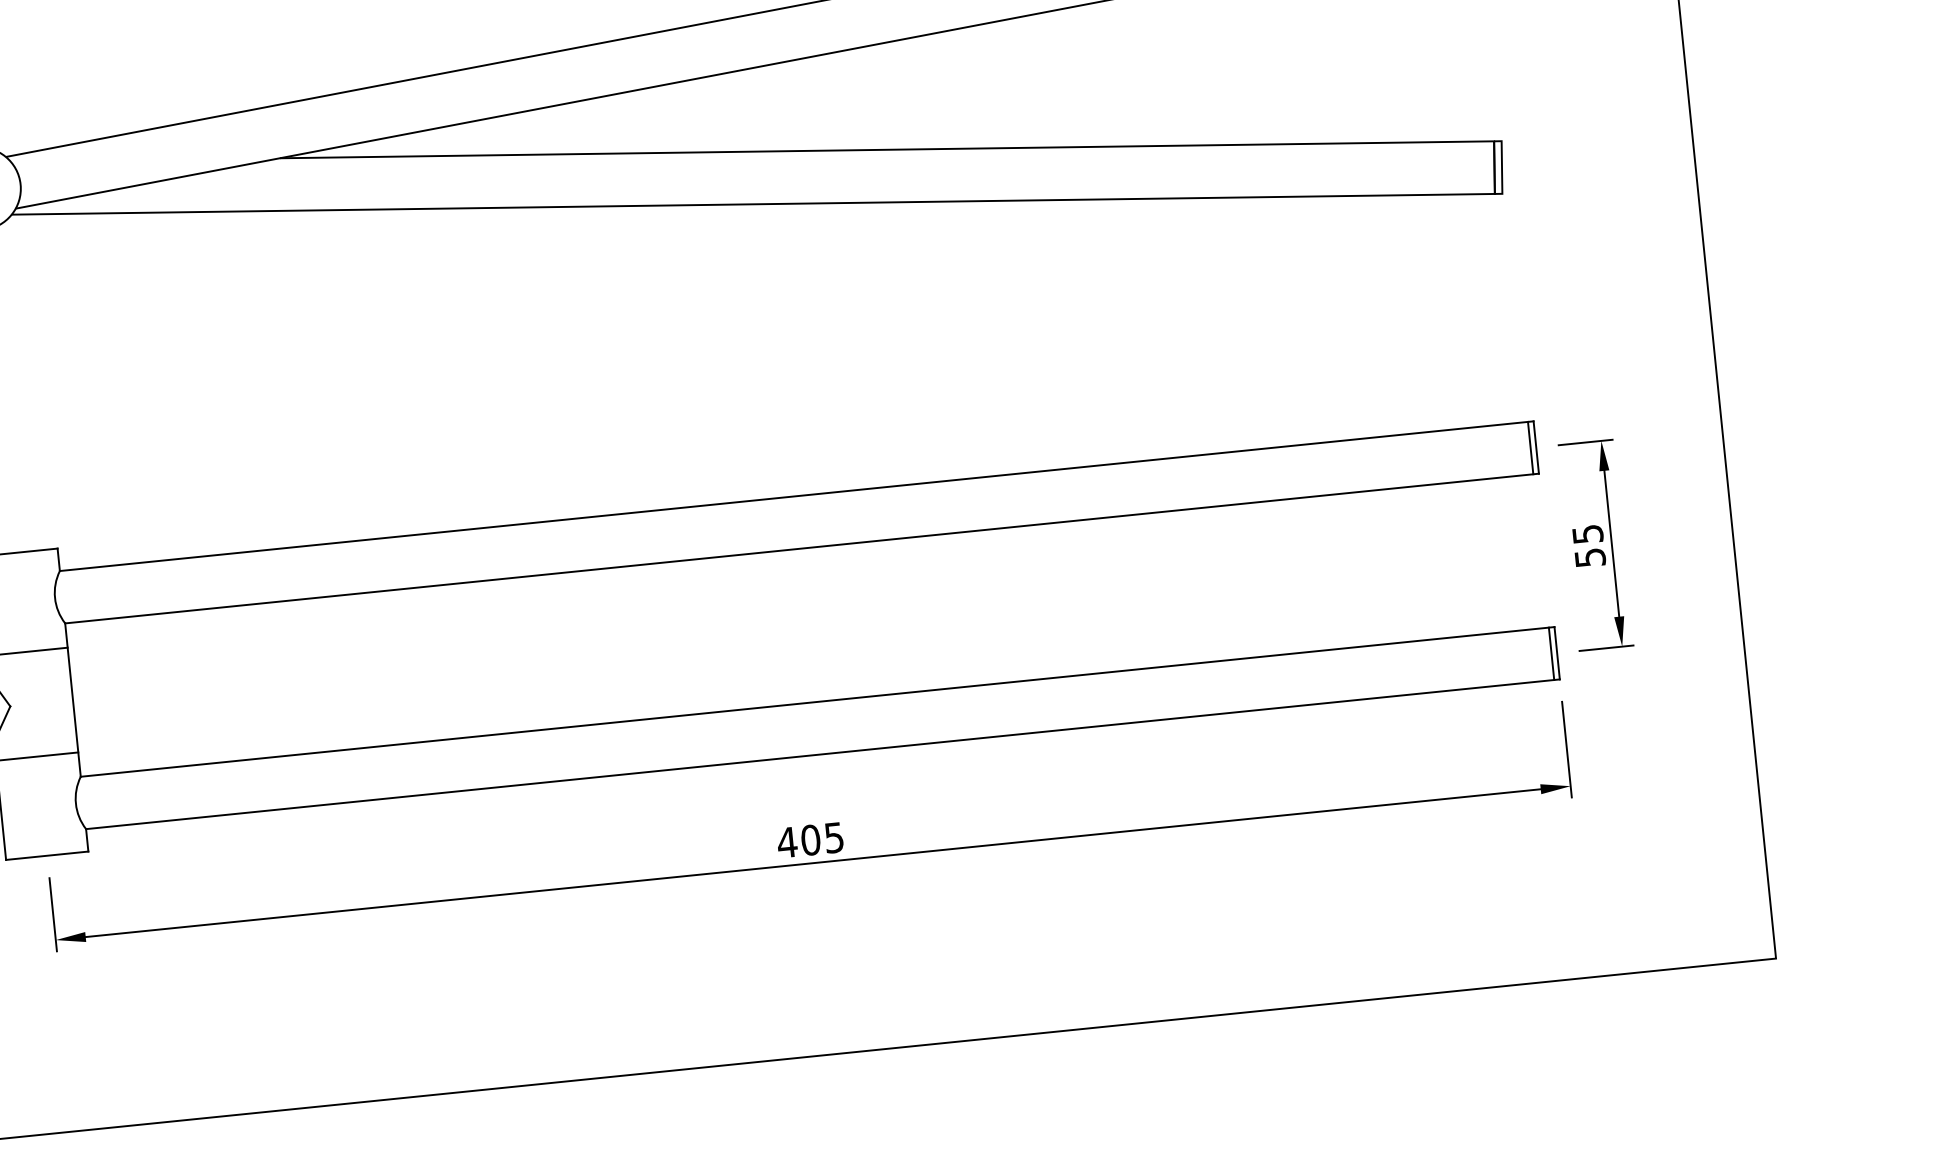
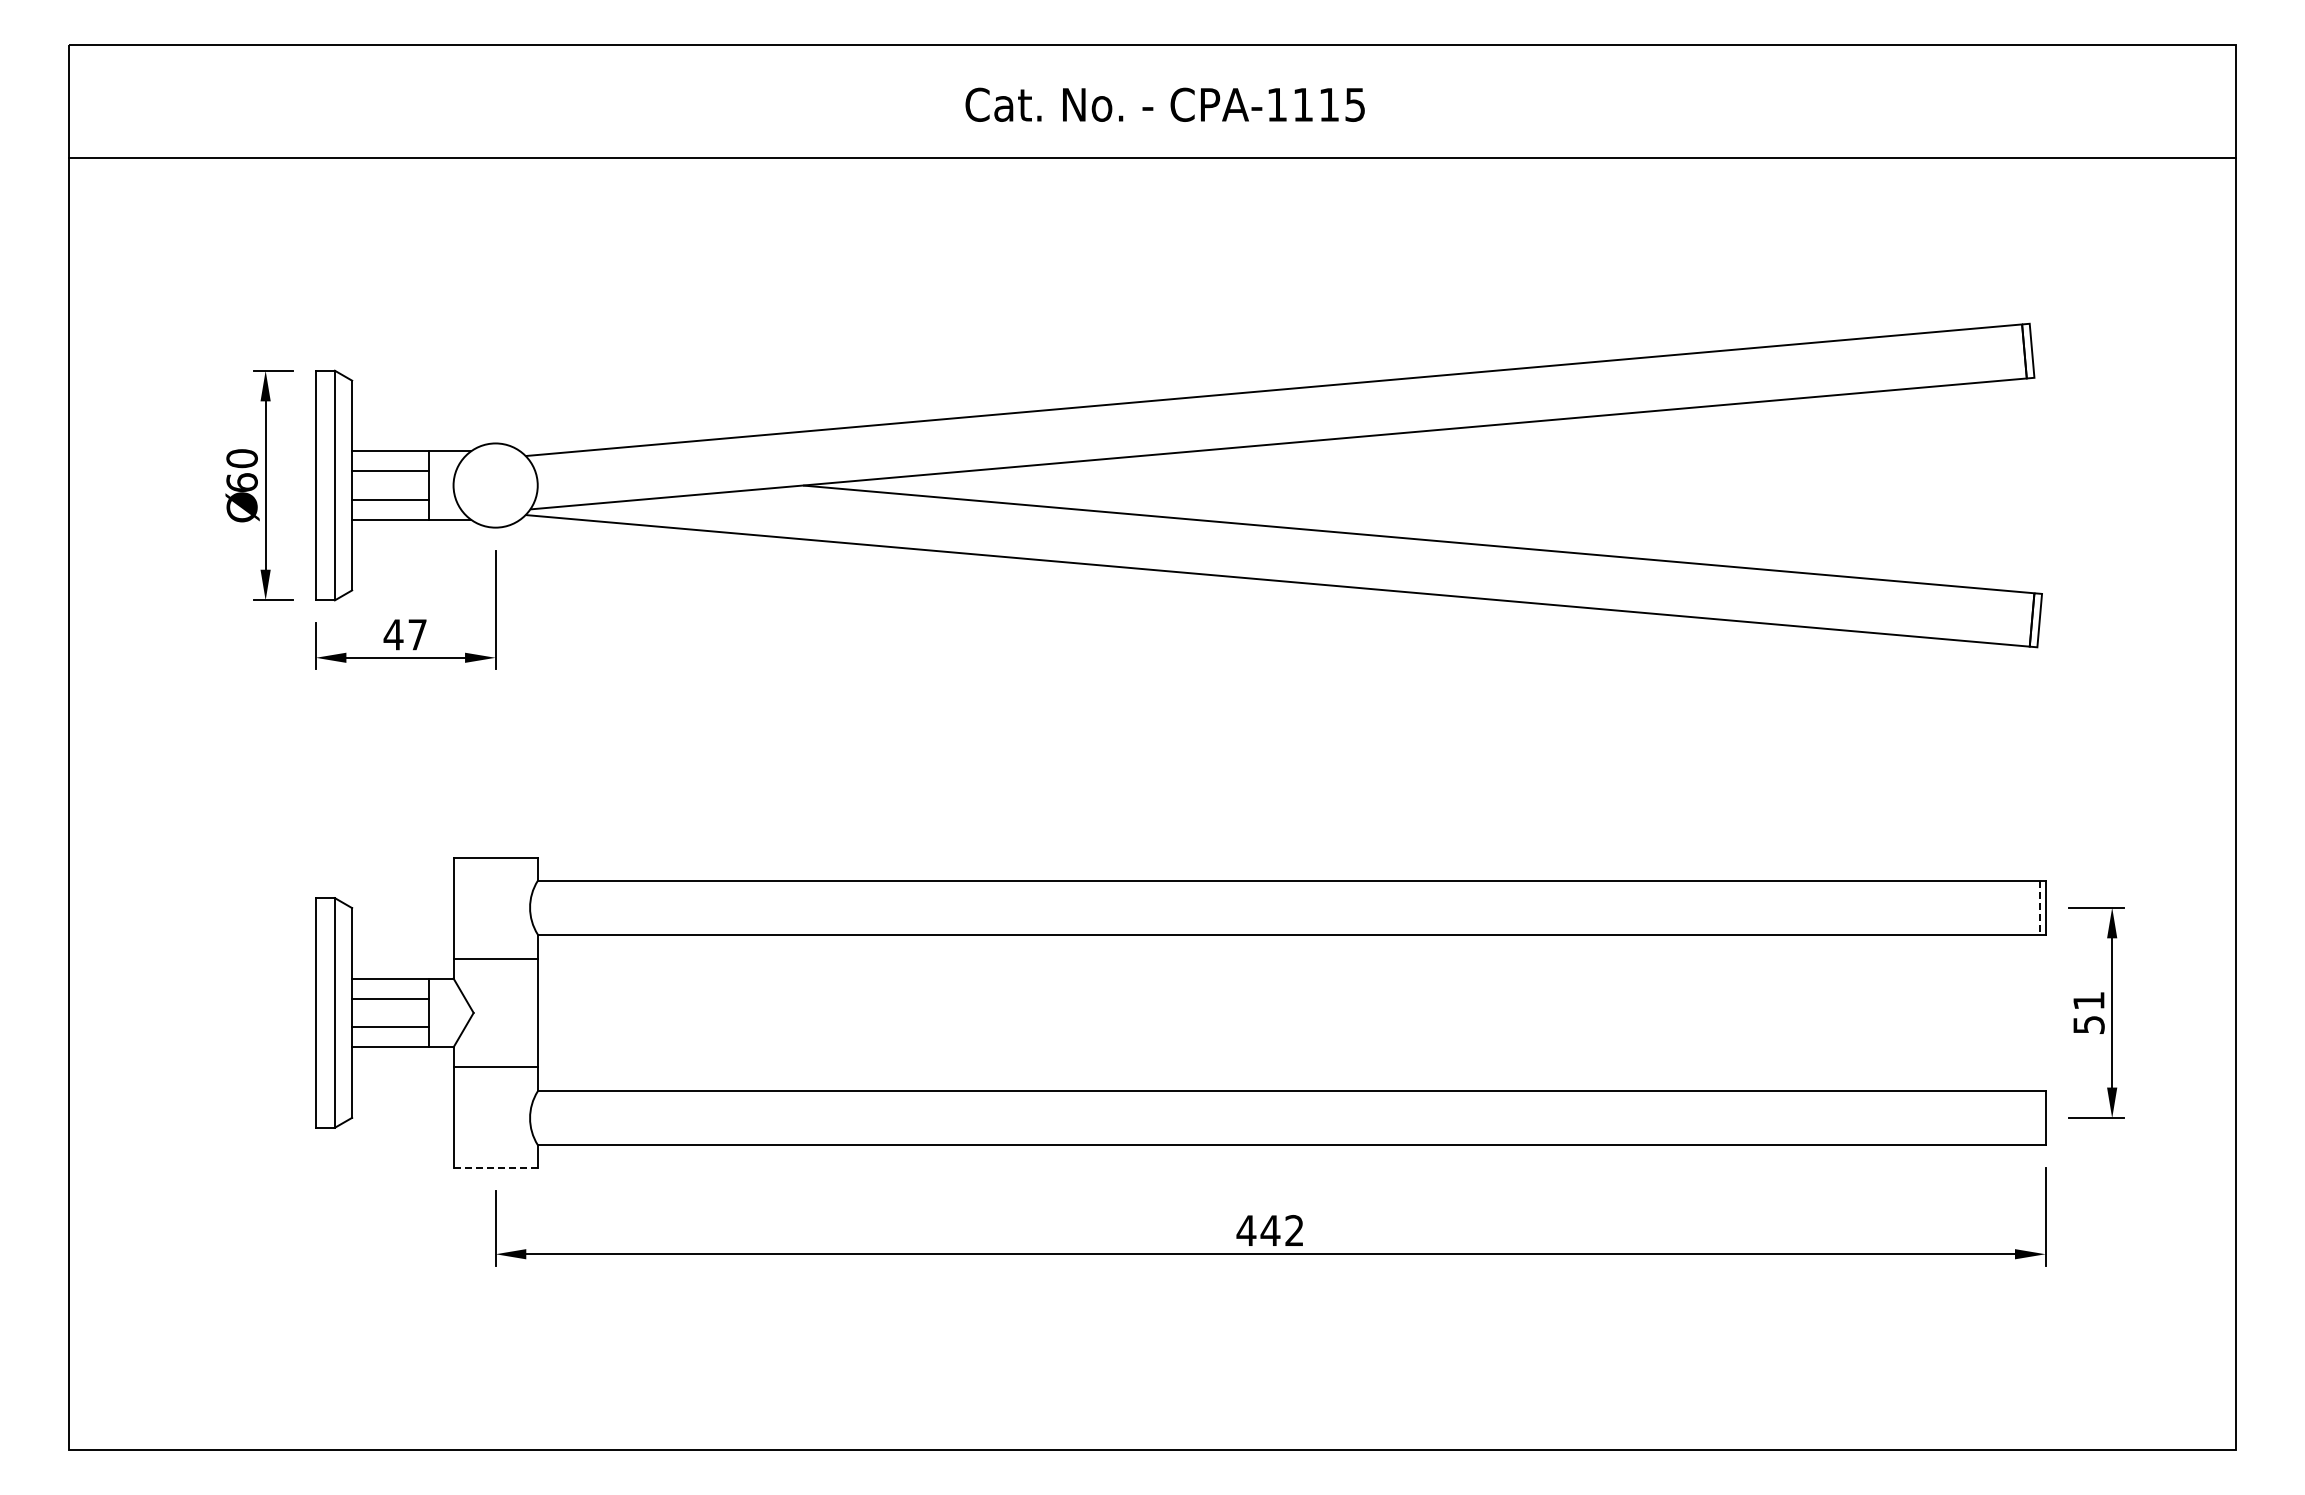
line: (1530, 447) -> (2039, 907), solid -> dashed
text: (1587, 533) -> (2088, 1000), 55 -> 51
line: (1551, 653) -> (2039, 1117), removed
text: (821, 838) -> (1281, 1230), 405 -> 442
line: (47, 855) -> (495, 1167), solid -> dashed

